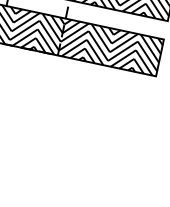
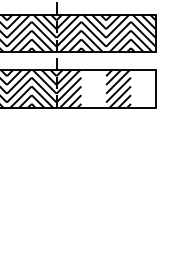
hatch: (98, 44) -> (93, 88), removed
hatch: (146, 54) -> (142, 88), removed

